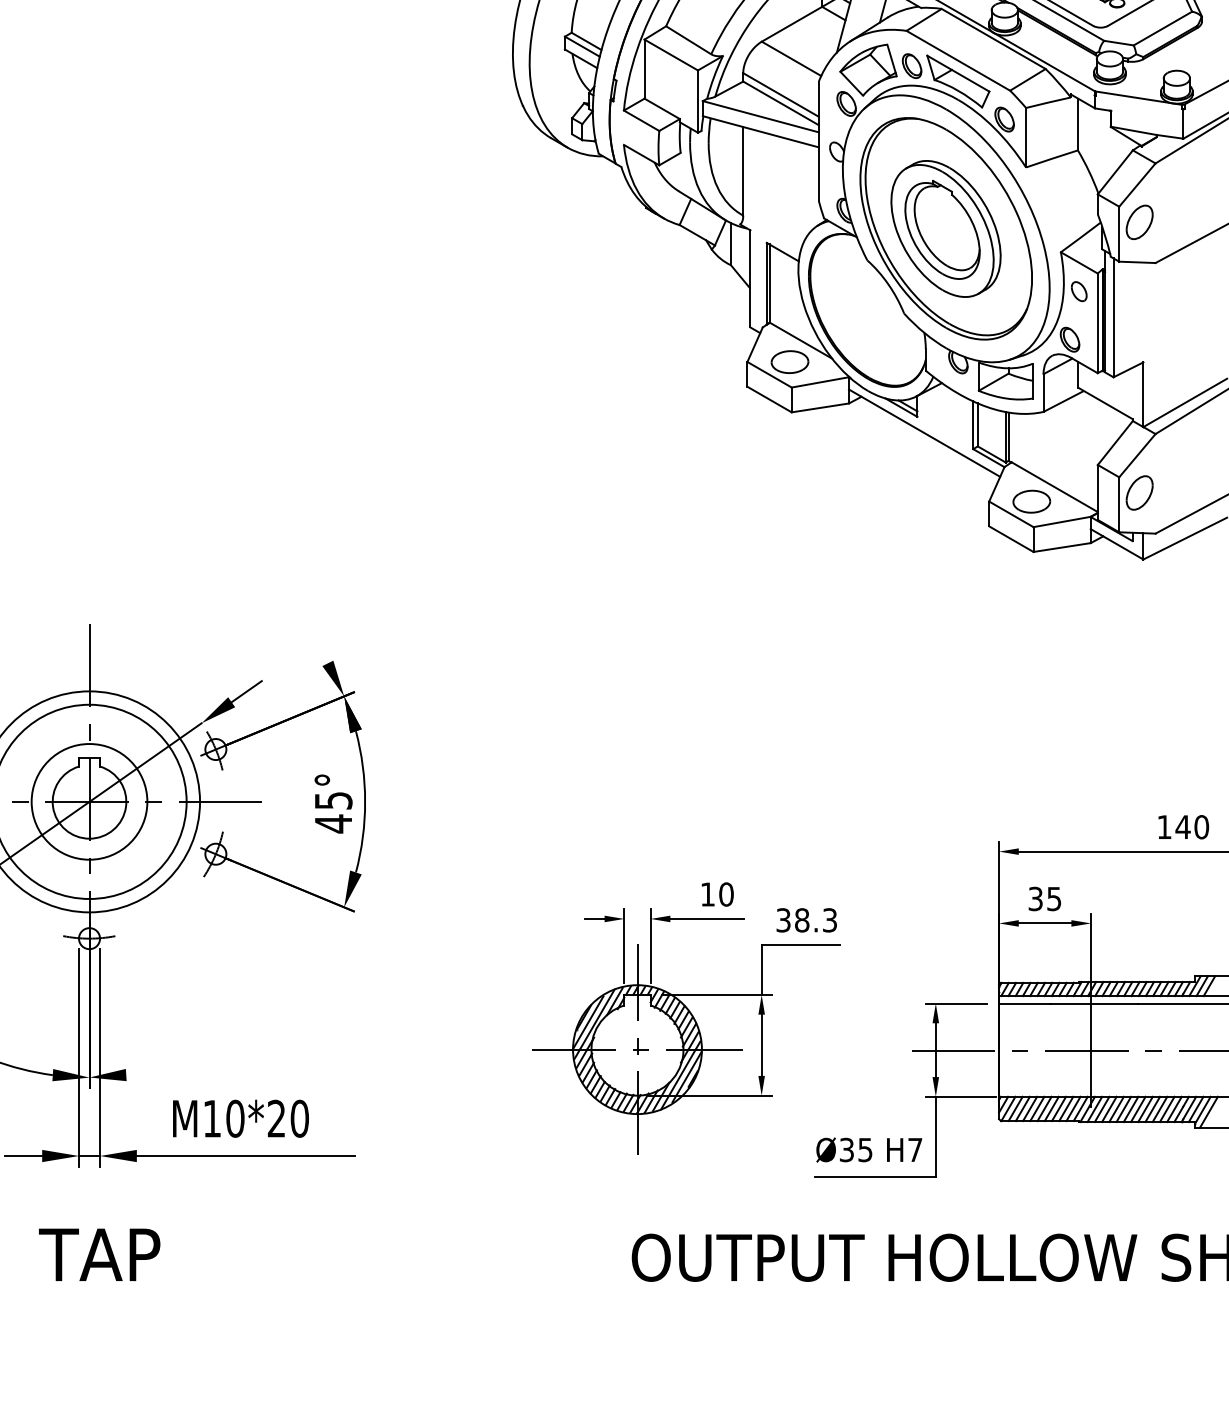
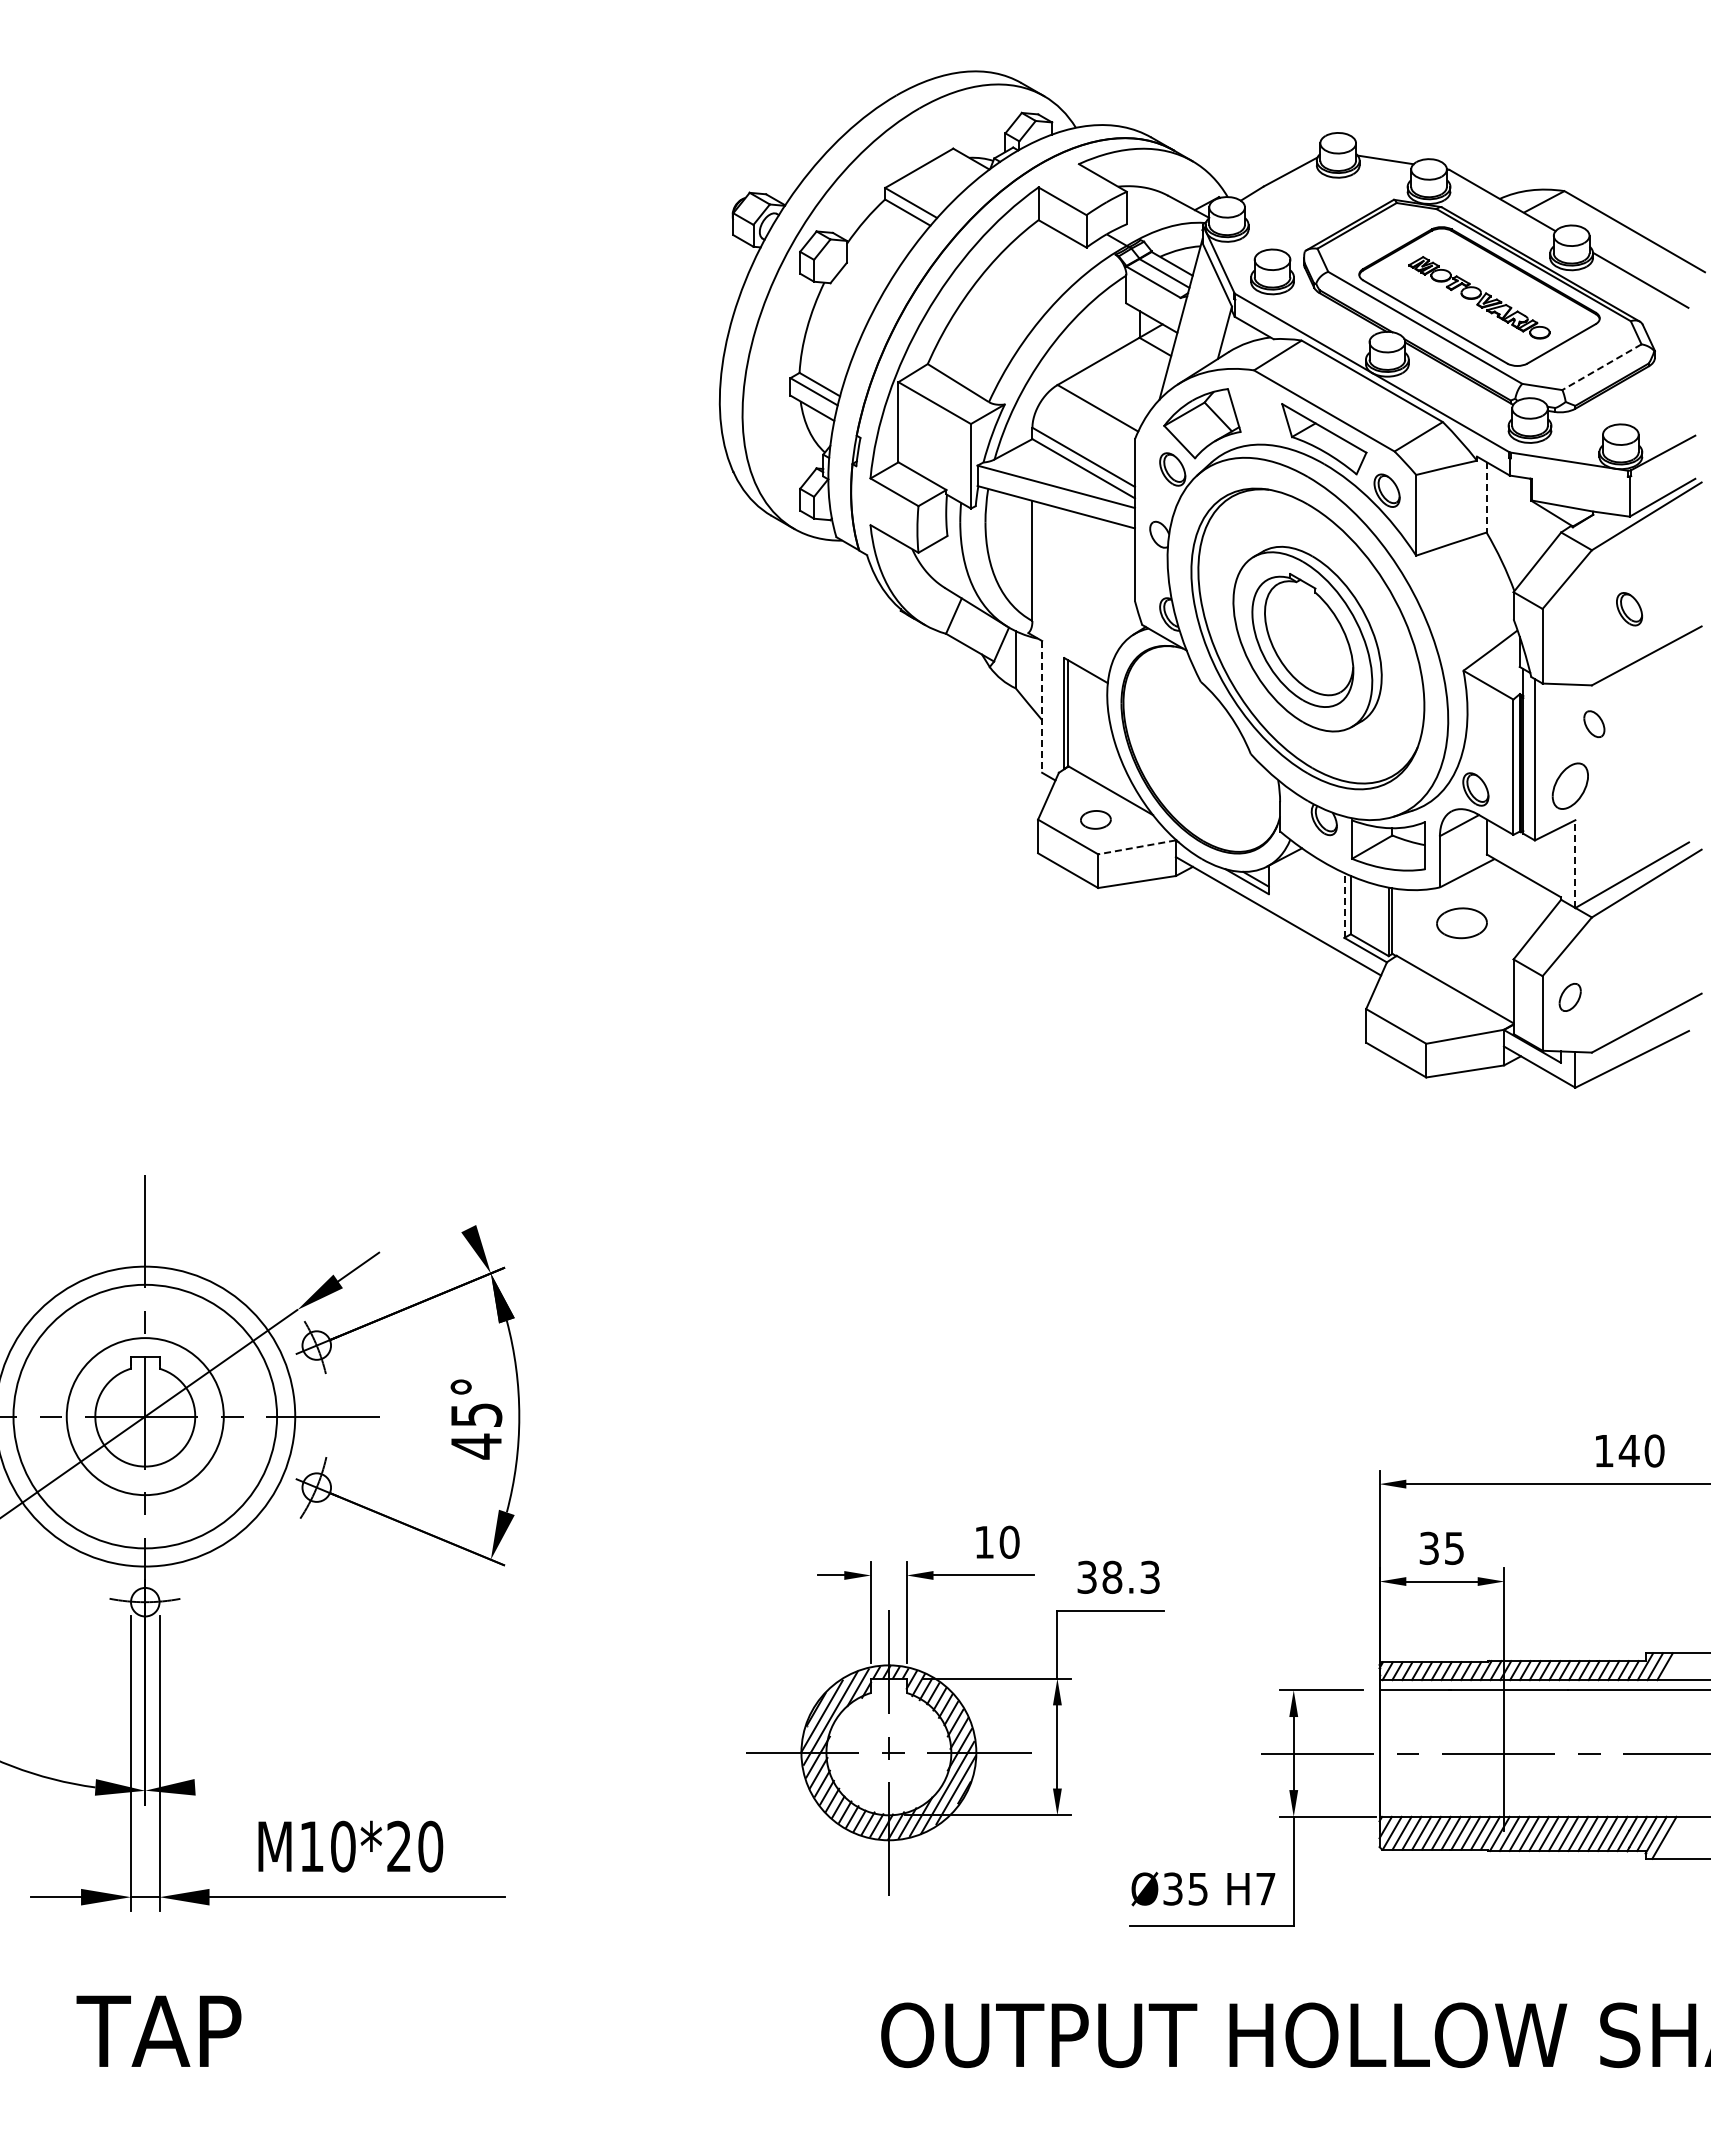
line: (1162, 28) -> (1601, 367), solid -> dashed
part: (912, 66) -> (1629, 609), moved
line: (1077, 124) -> (1486, 497), solid -> dashed
part: (1139, 221) -> (1569, 785), moved
line: (750, 278) -> (1042, 706), solid -> dashed
part: (1079, 291) -> (1594, 723), moved
part: (789, 361) -> (1095, 819), size x0.6
line: (819, 382) -> (1136, 847), solid -> dashed
line: (1143, 395) -> (1575, 864), solid -> dashed
line: (973, 425) -> (1344, 905), solid -> dashed
part: (1139, 493) -> (1569, 997), size x0.6
part: (1031, 501) -> (1461, 923), moved

